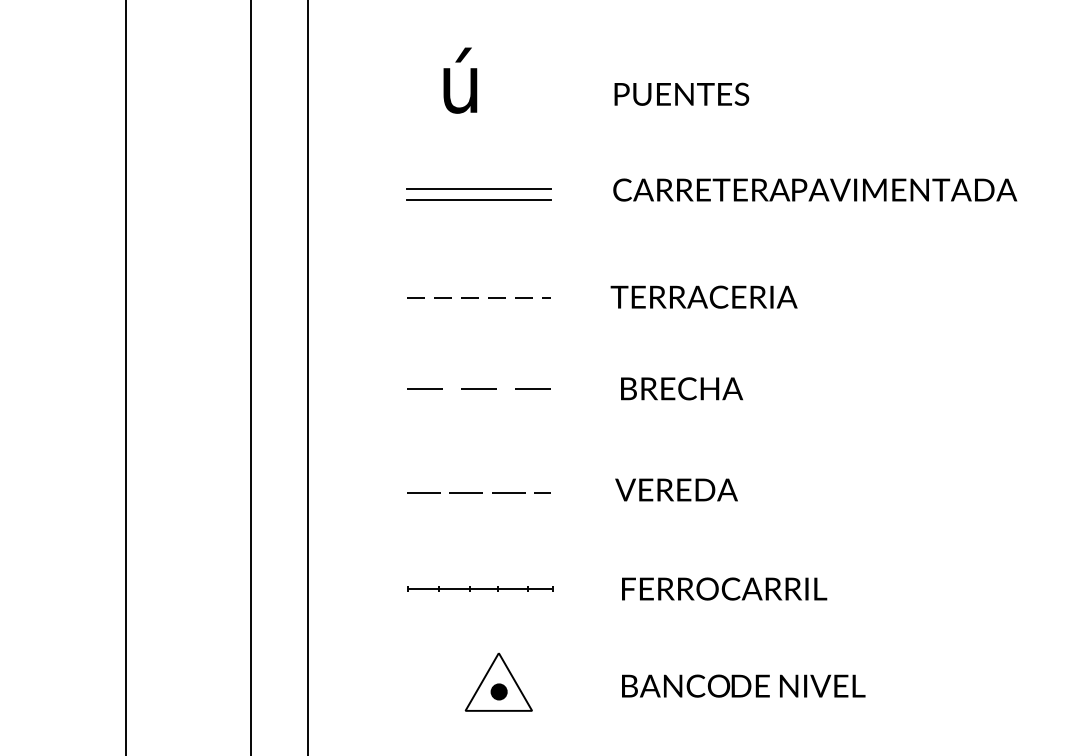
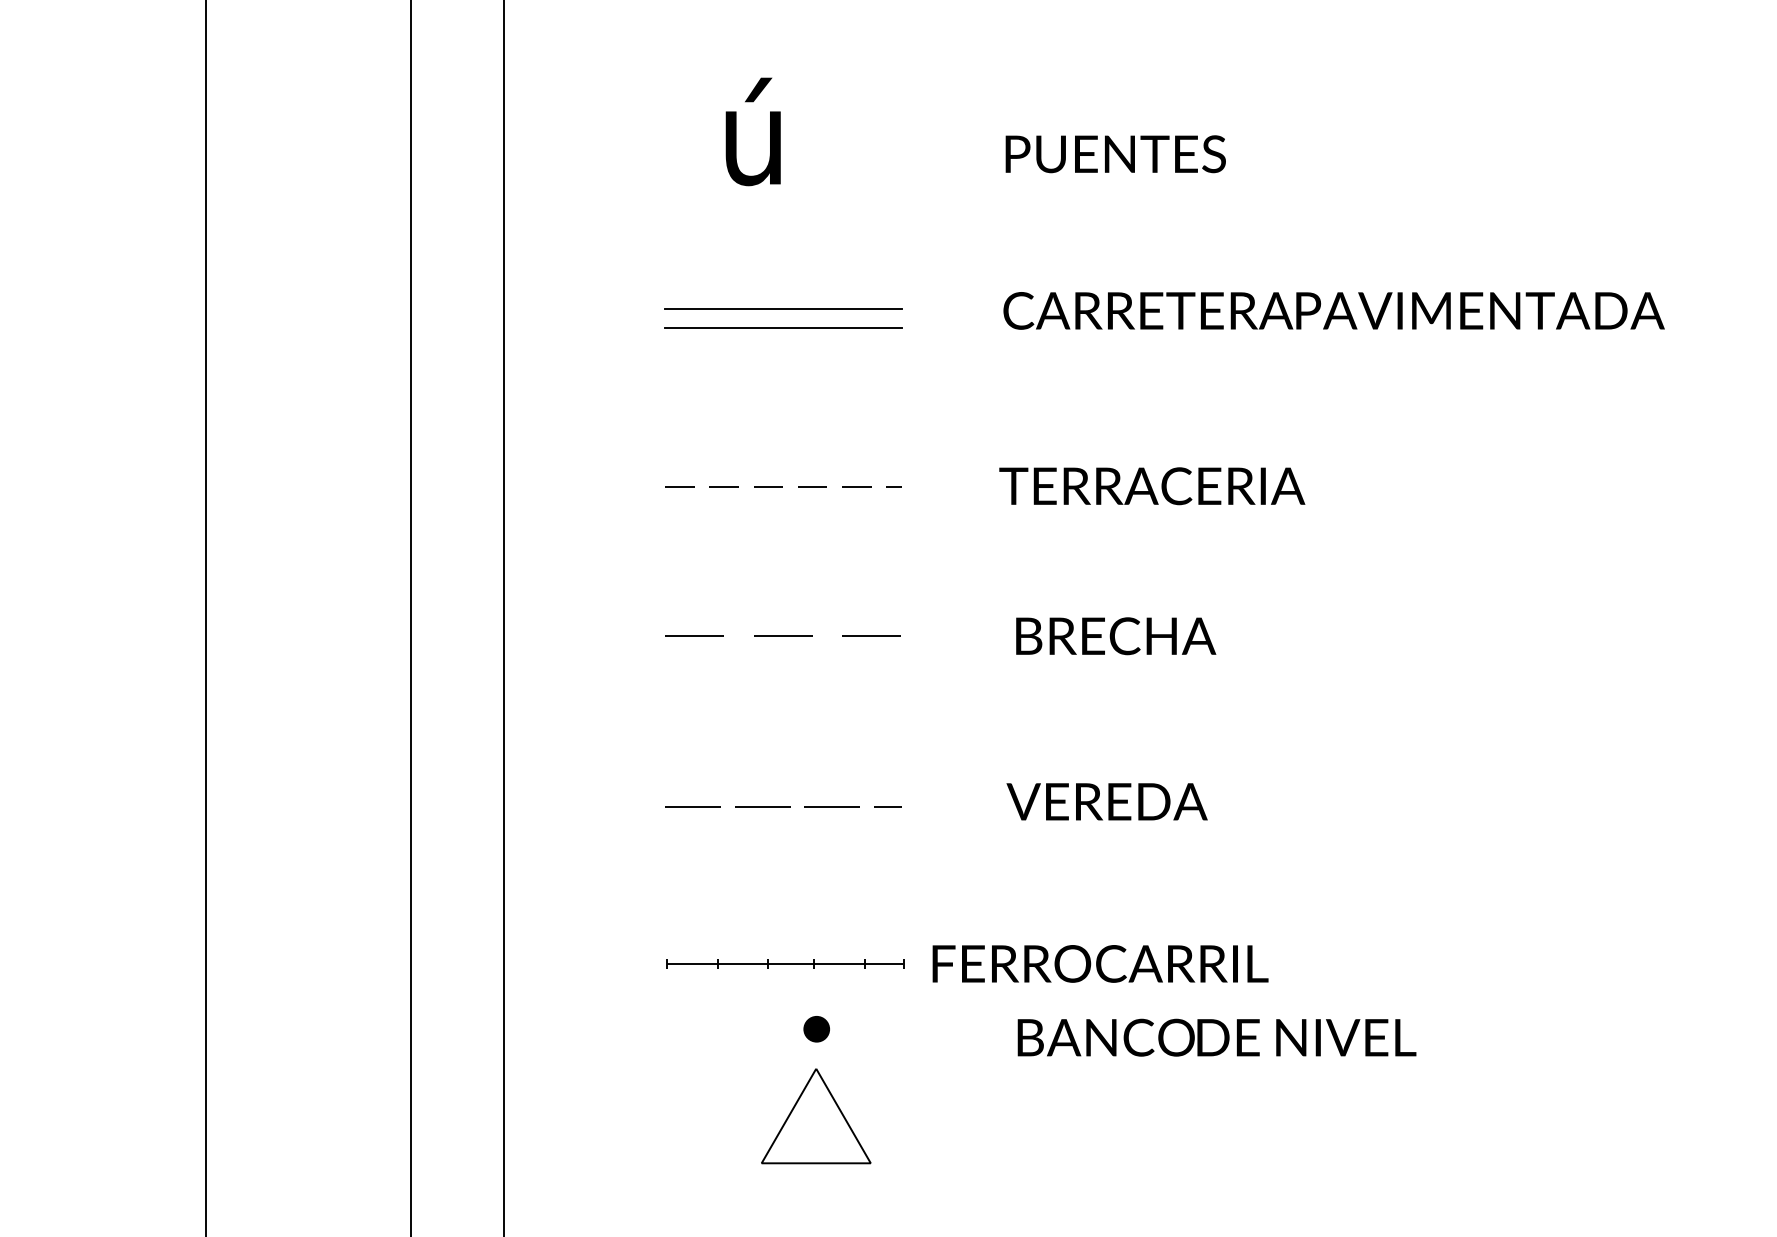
text: (724, 588) -> (1100, 963), moved
text: (743, 685) -> (1216, 1036), moved
part: (498, 691) -> (815, 1028), moved

